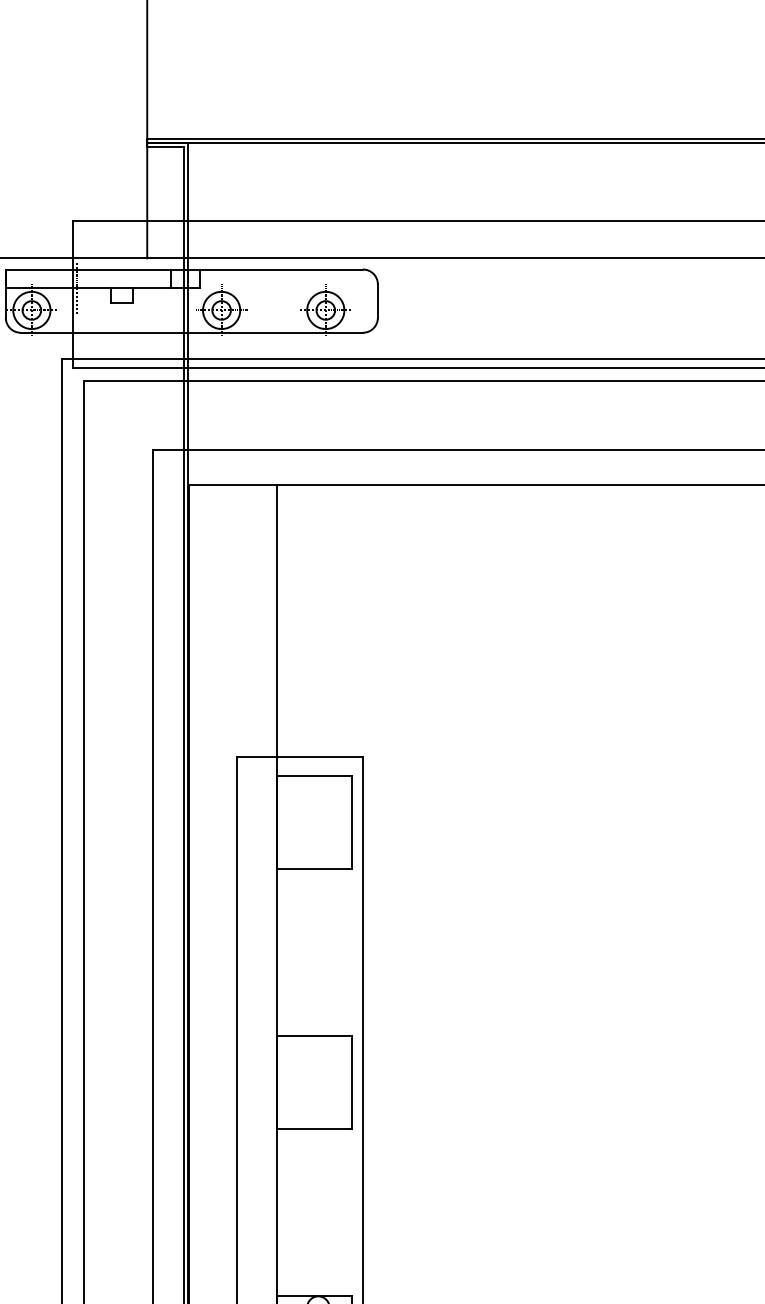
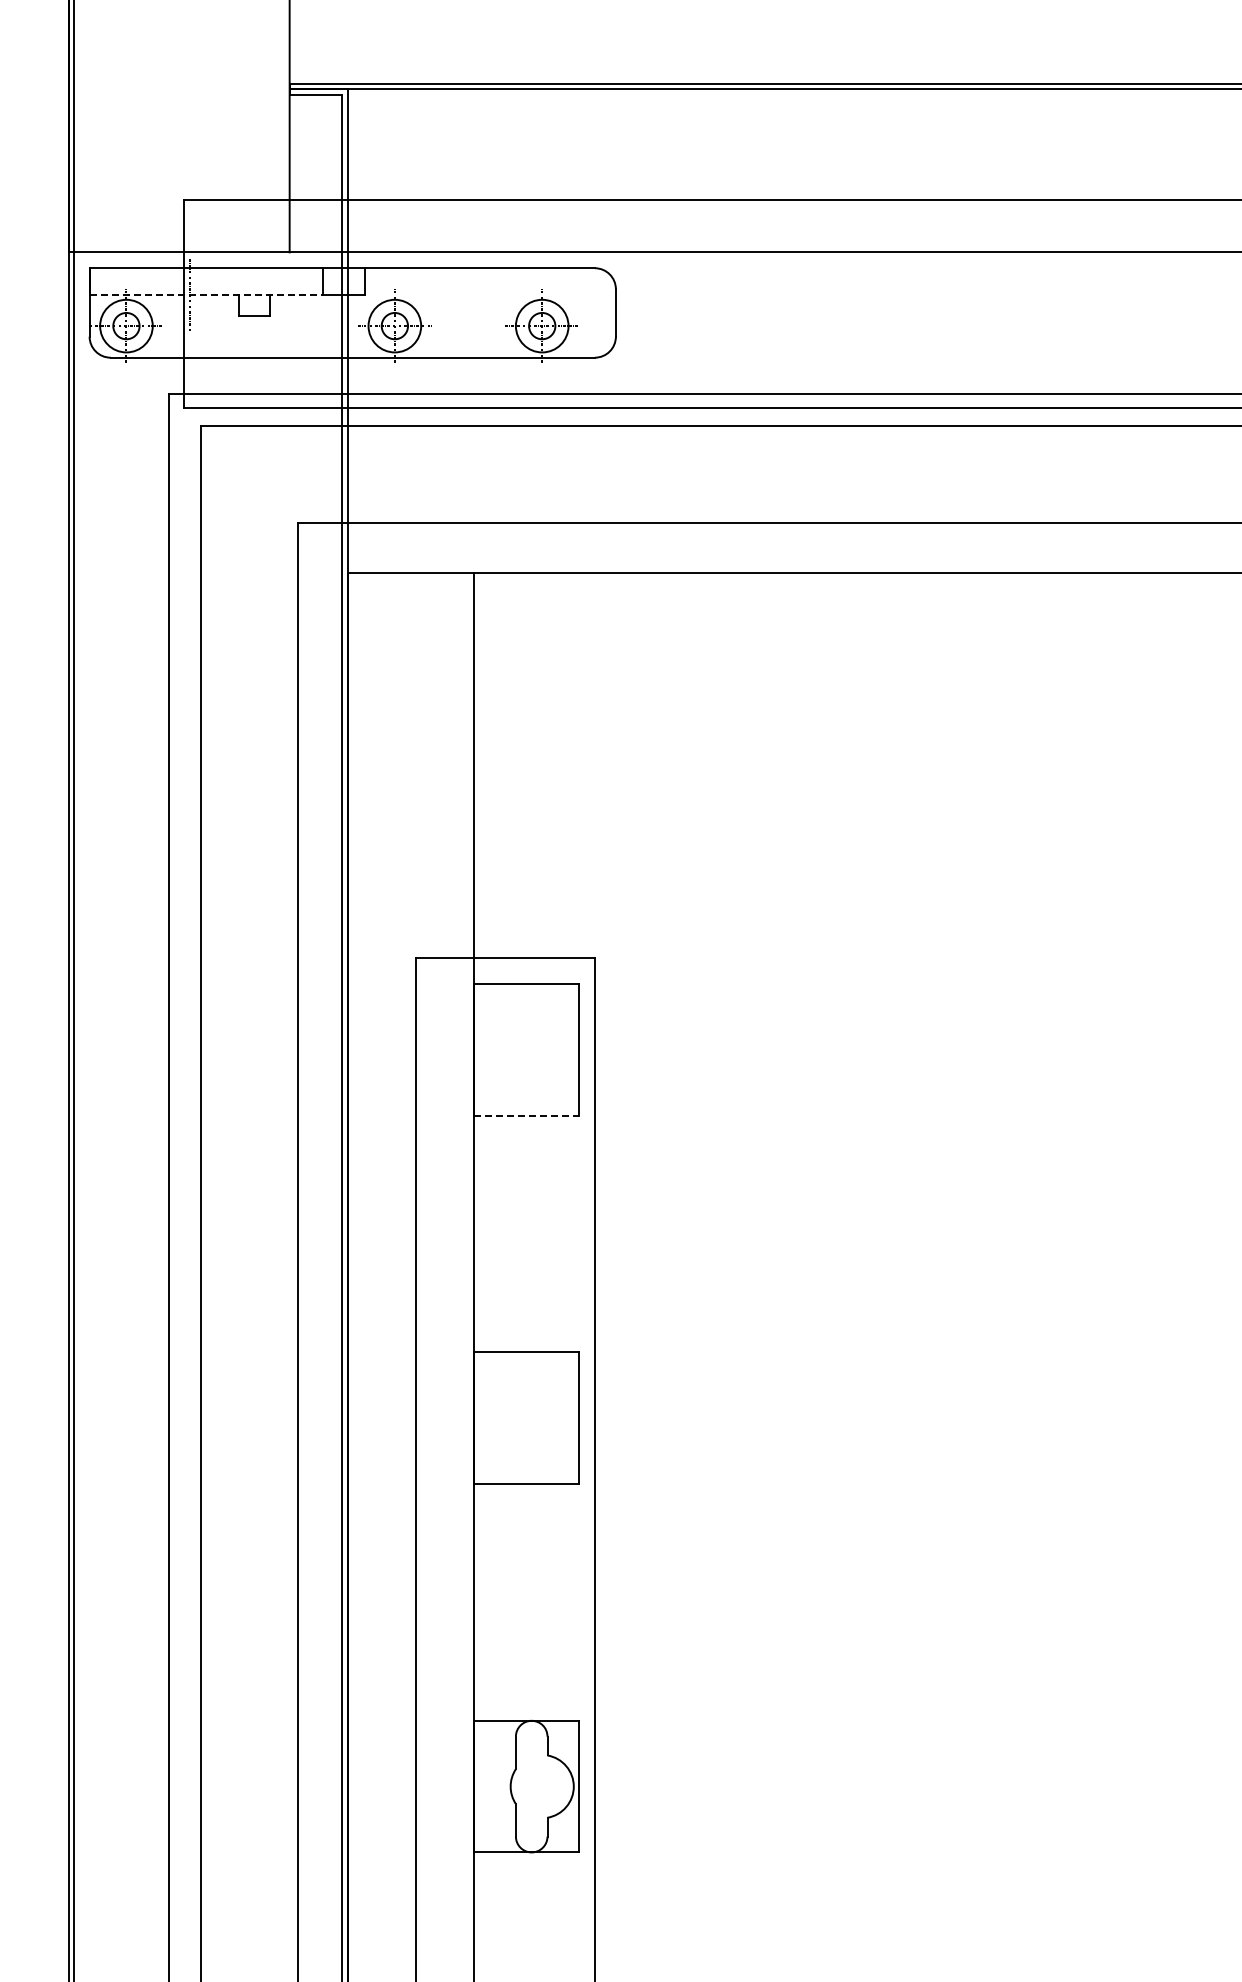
line: (88, 288) -> (206, 294), solid -> dashed
line: (314, 868) -> (526, 1115), solid -> dashed

